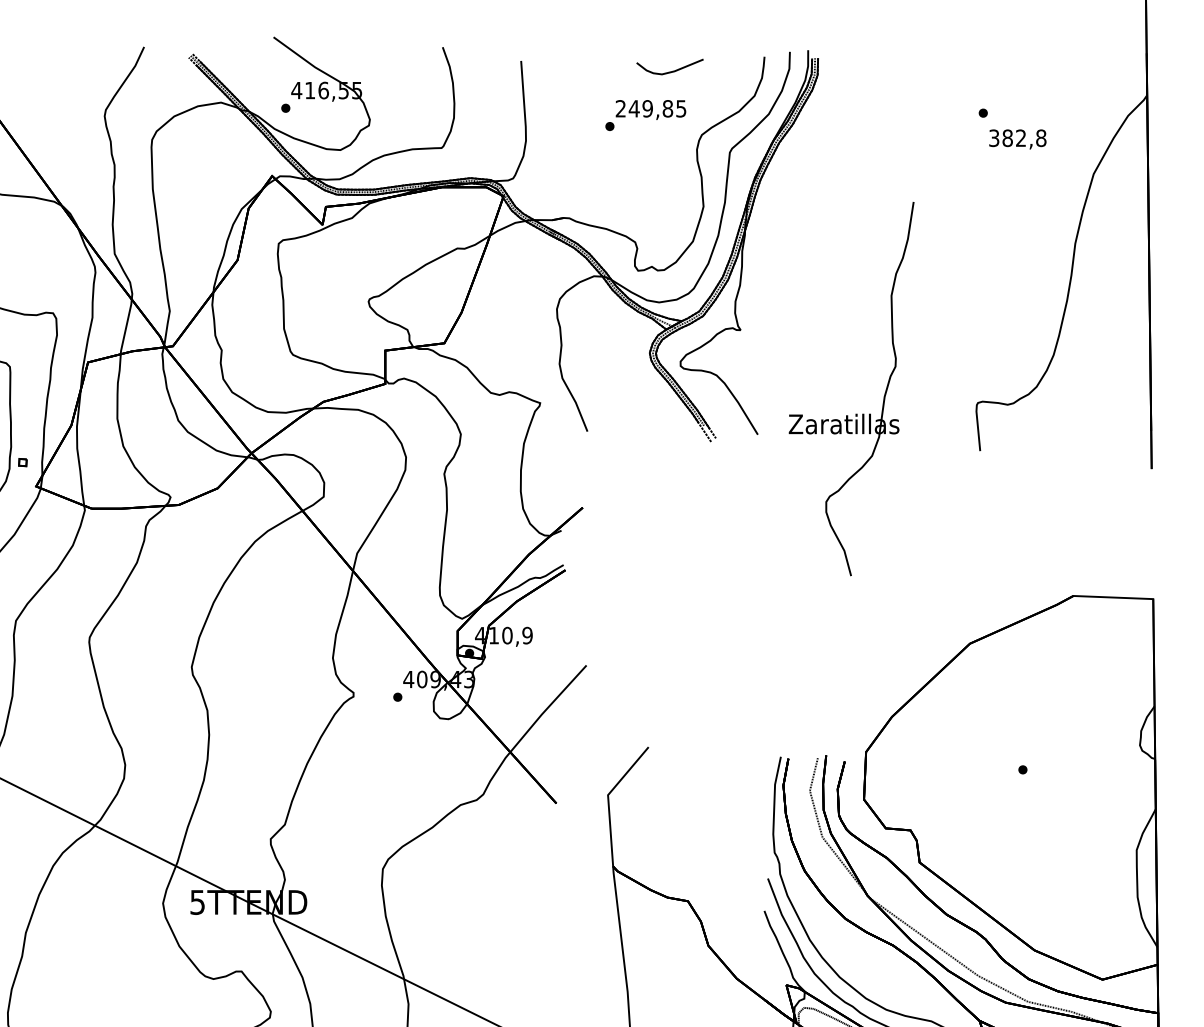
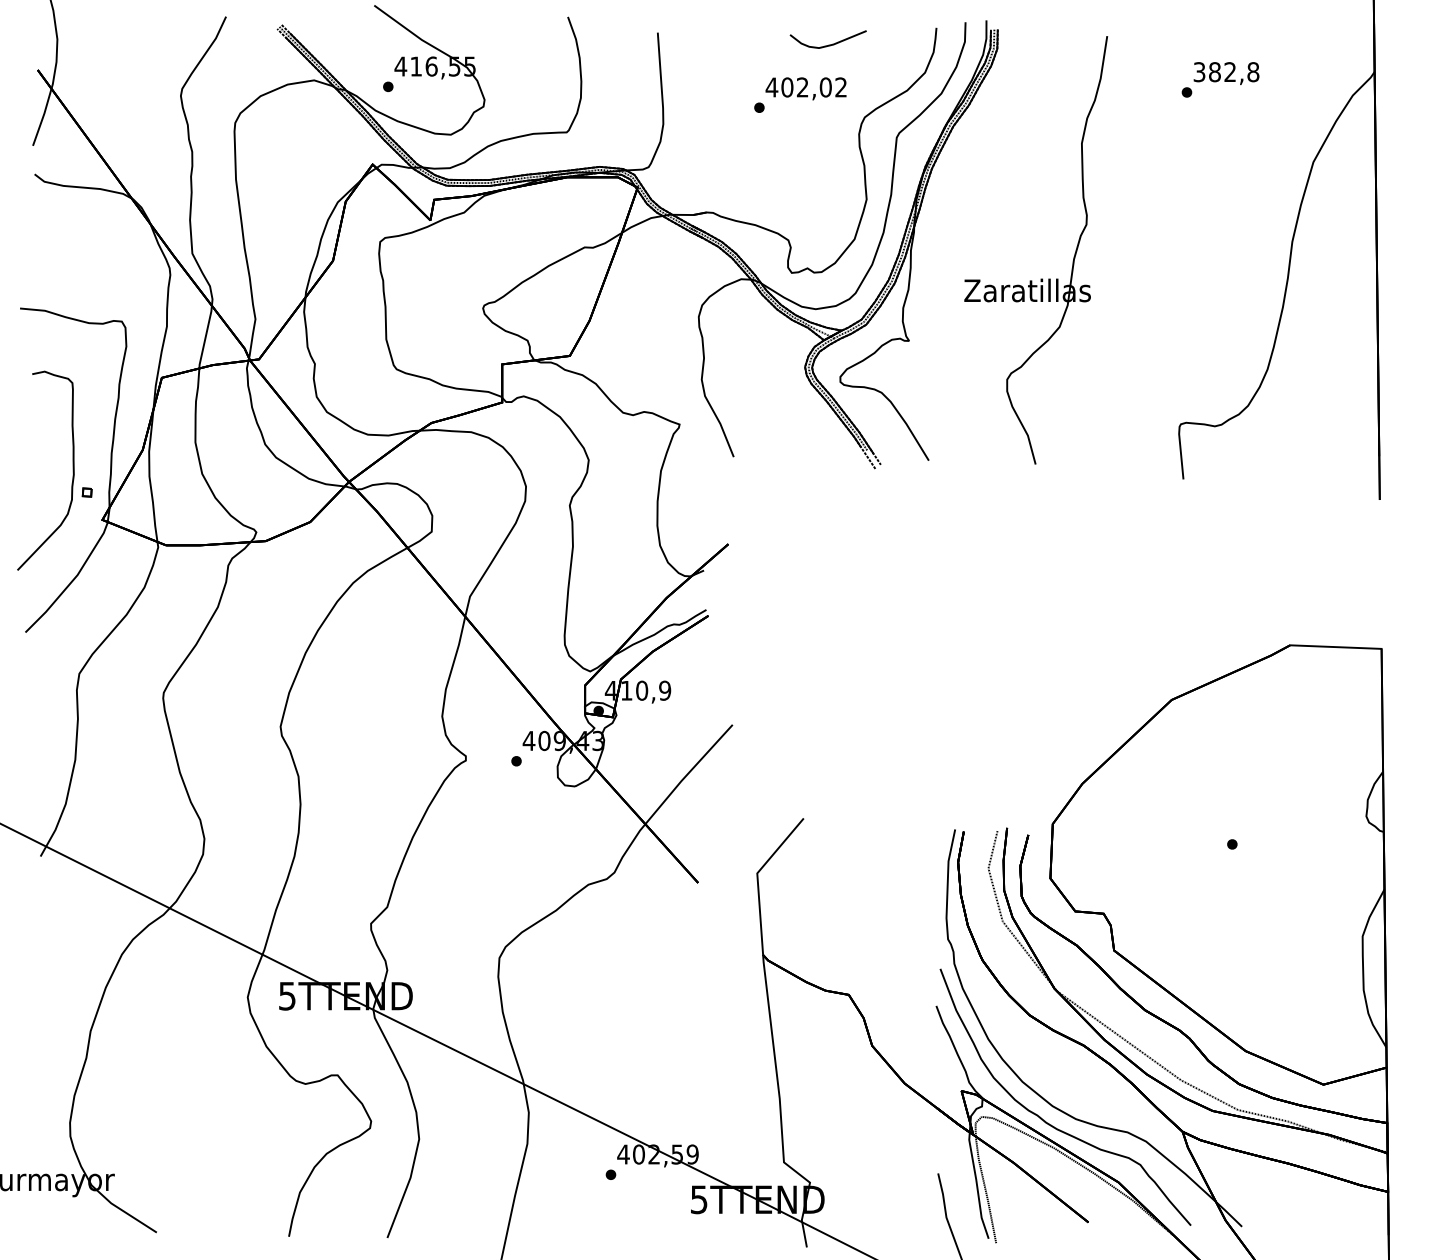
text: (650, 108) -> (805, 87), 249,85 -> 402,02
text: (1017, 139) -> (1226, 73), moved
part: (855, 413) -> (1040, 278), moved

